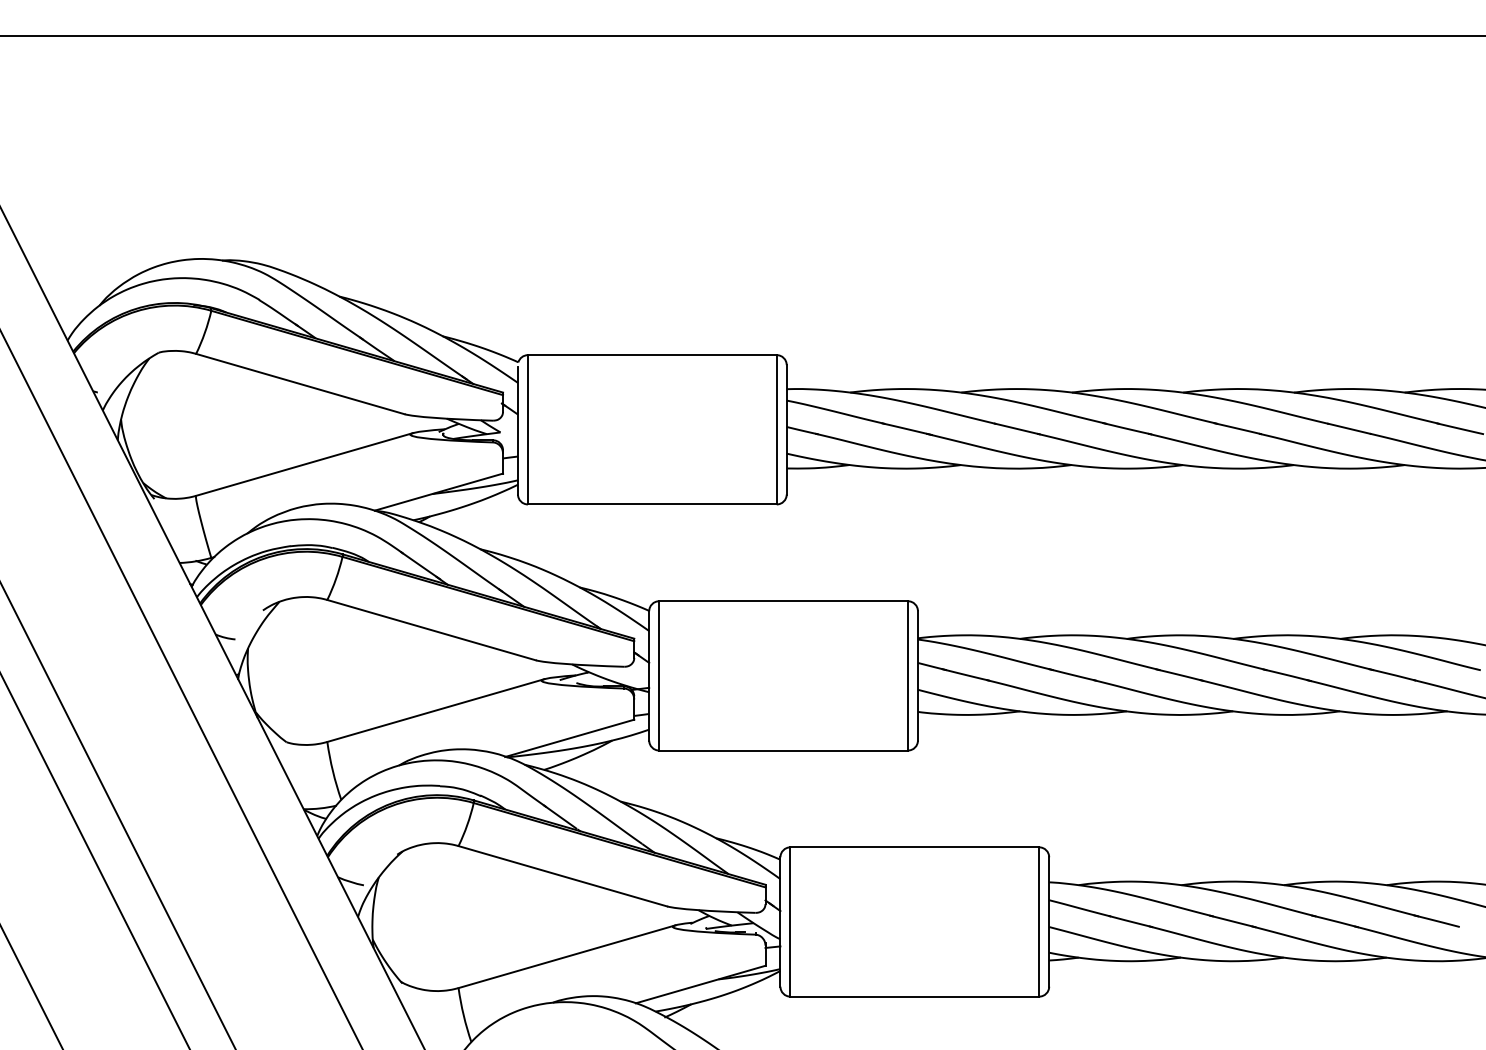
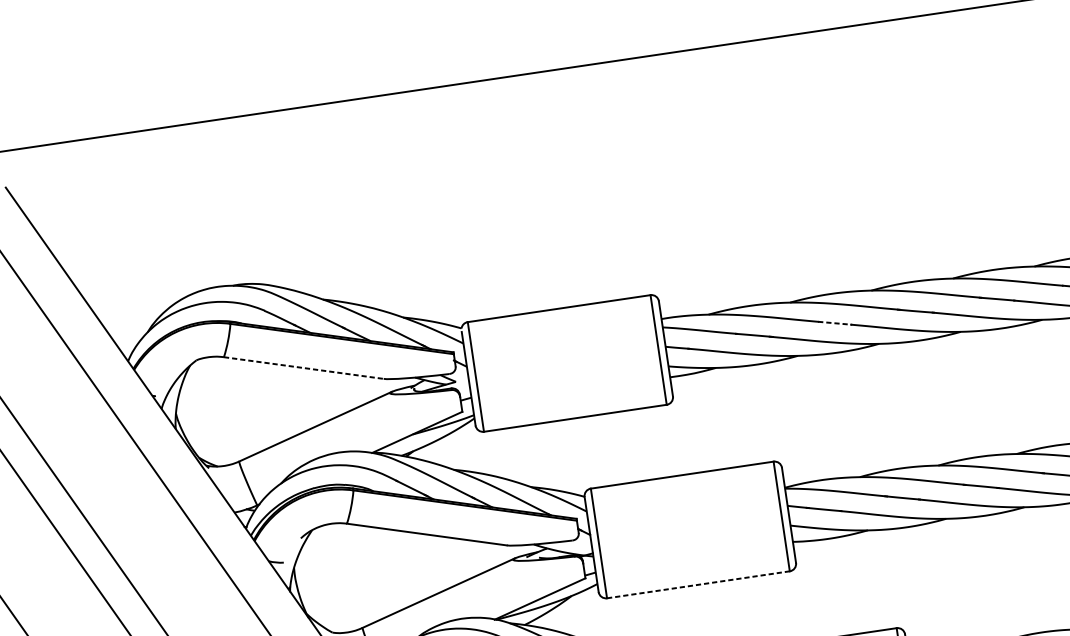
line: (300, 384) -> (303, 368), solid -> dashed
line: (1017, 429) -> (835, 323), solid -> dashed
line: (784, 750) -> (699, 584), solid -> dashed

